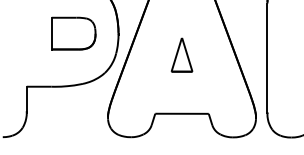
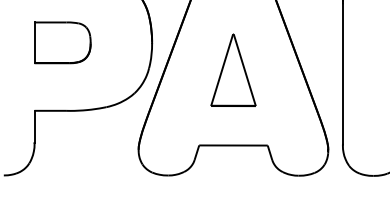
part: (73, 33) -> (62, 42), moved
part: (182, 54) -> (233, 69), size x1.67

